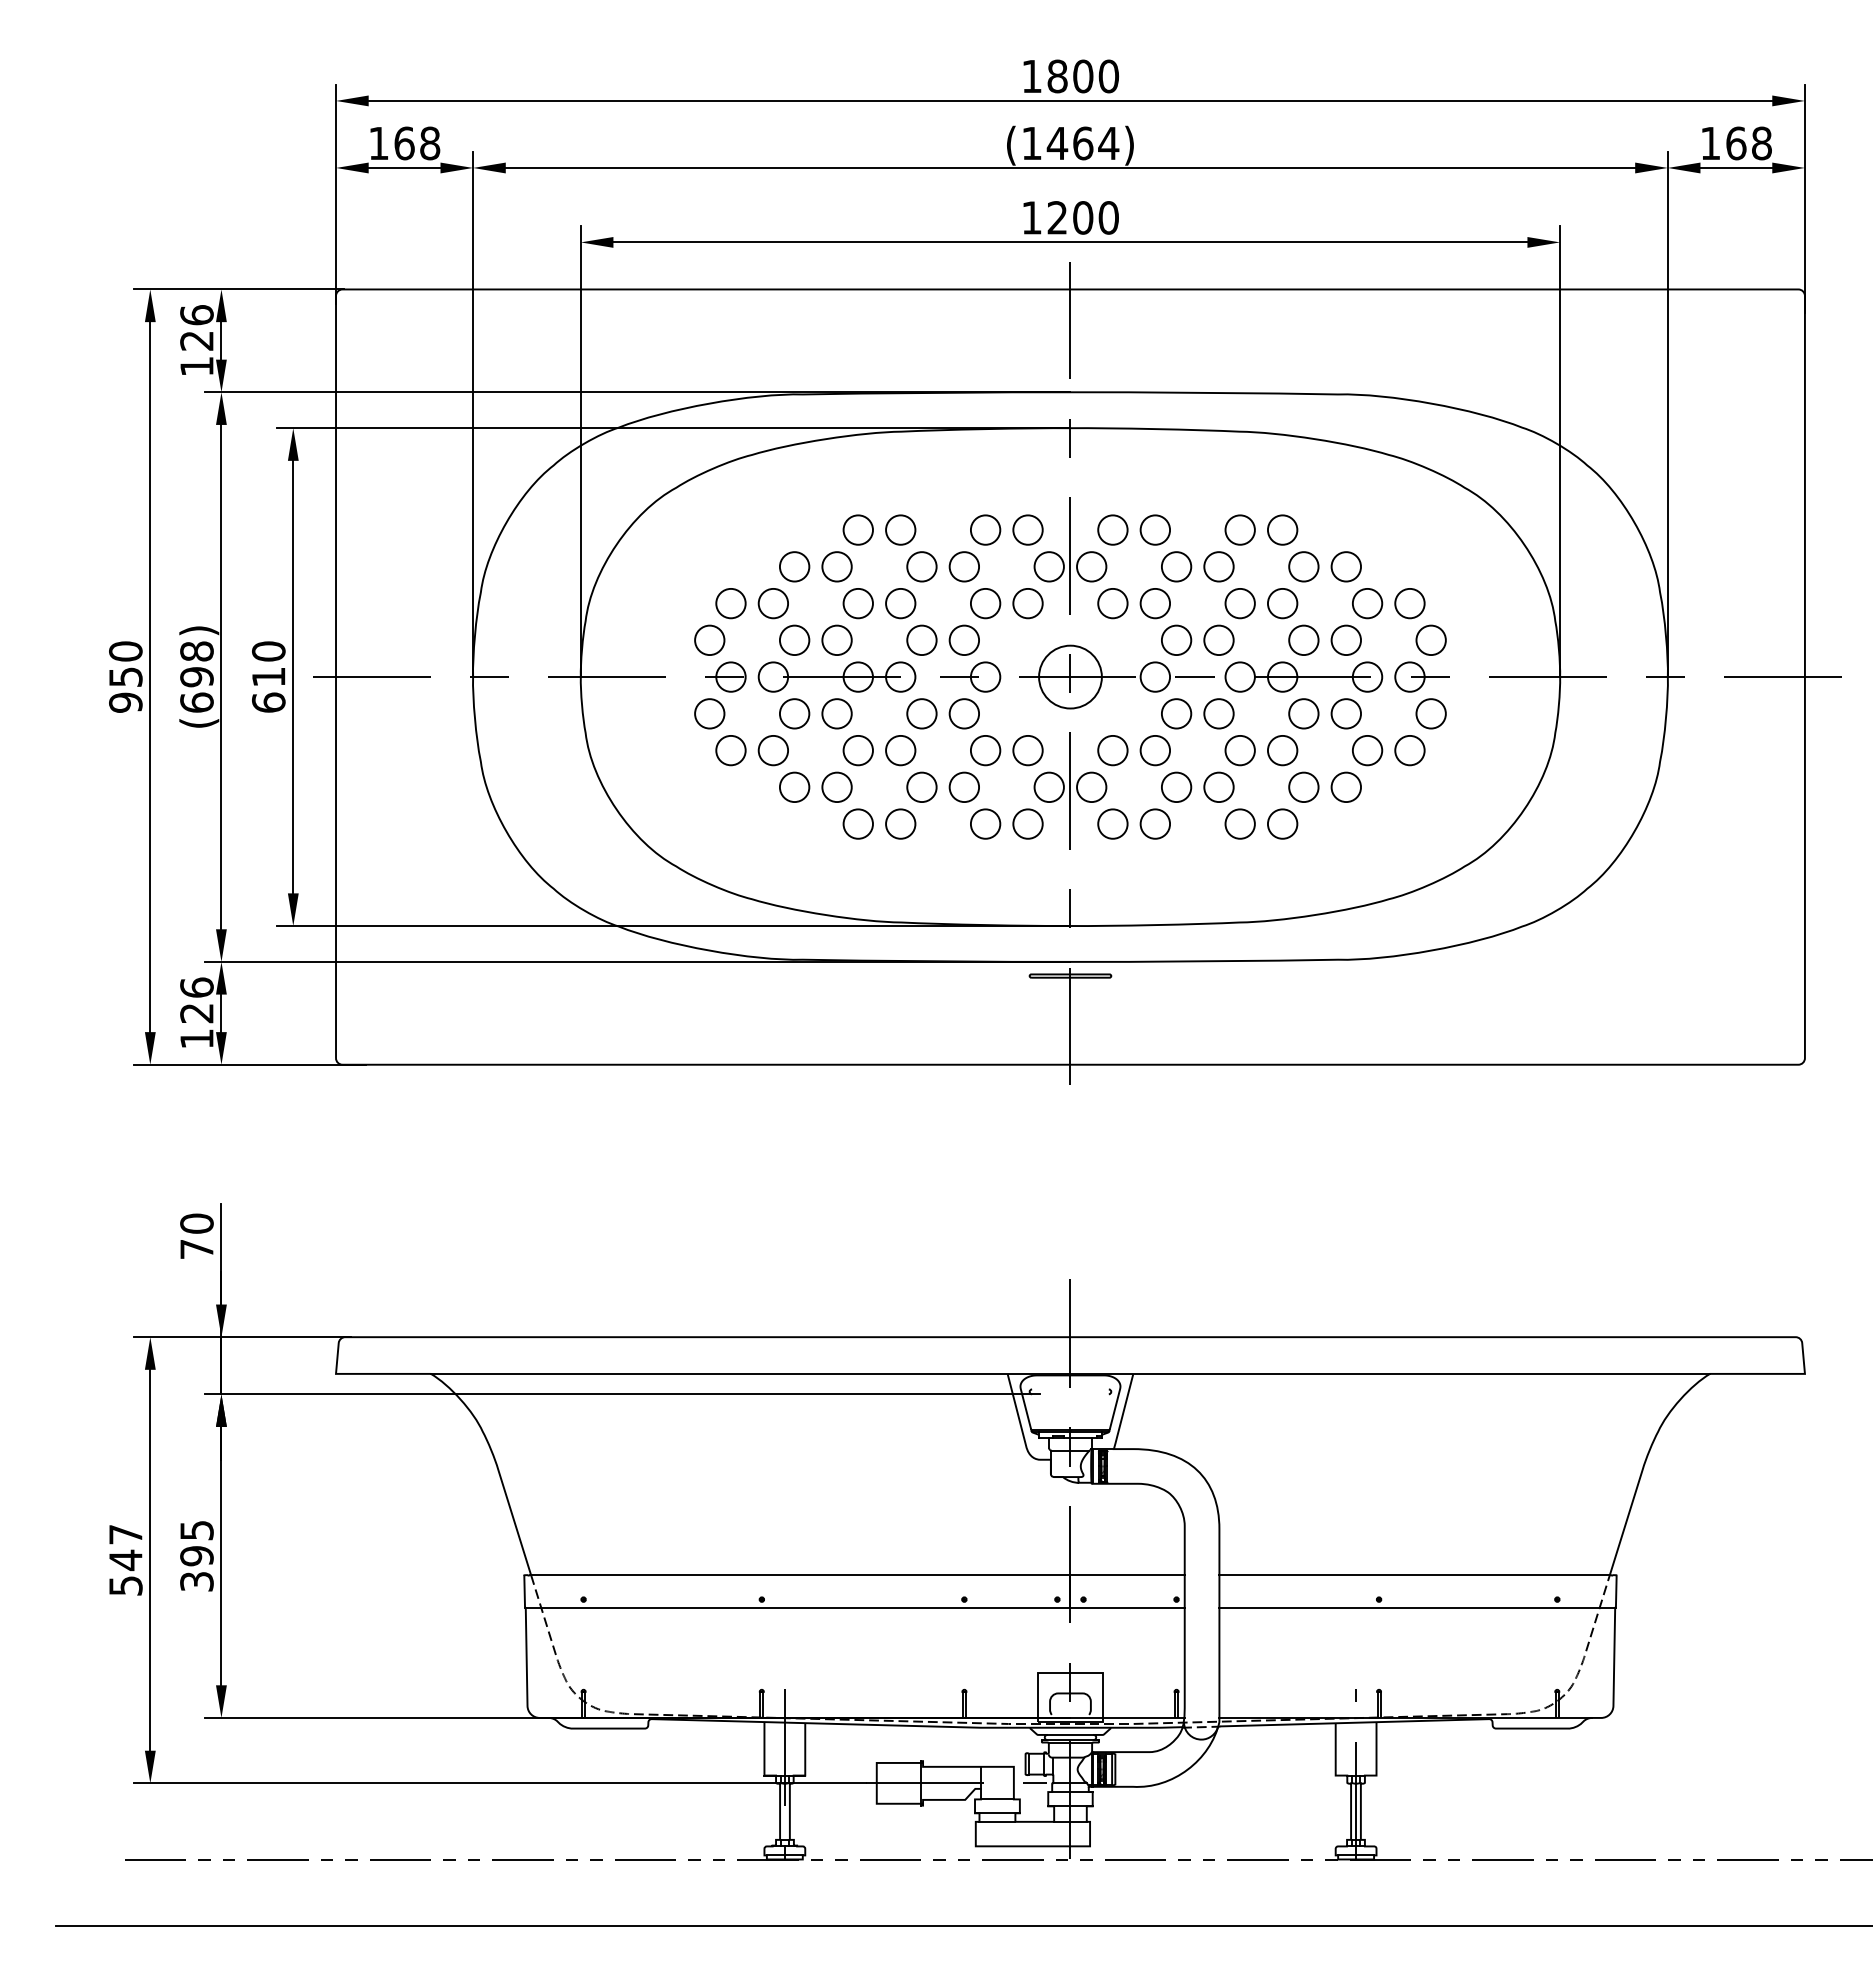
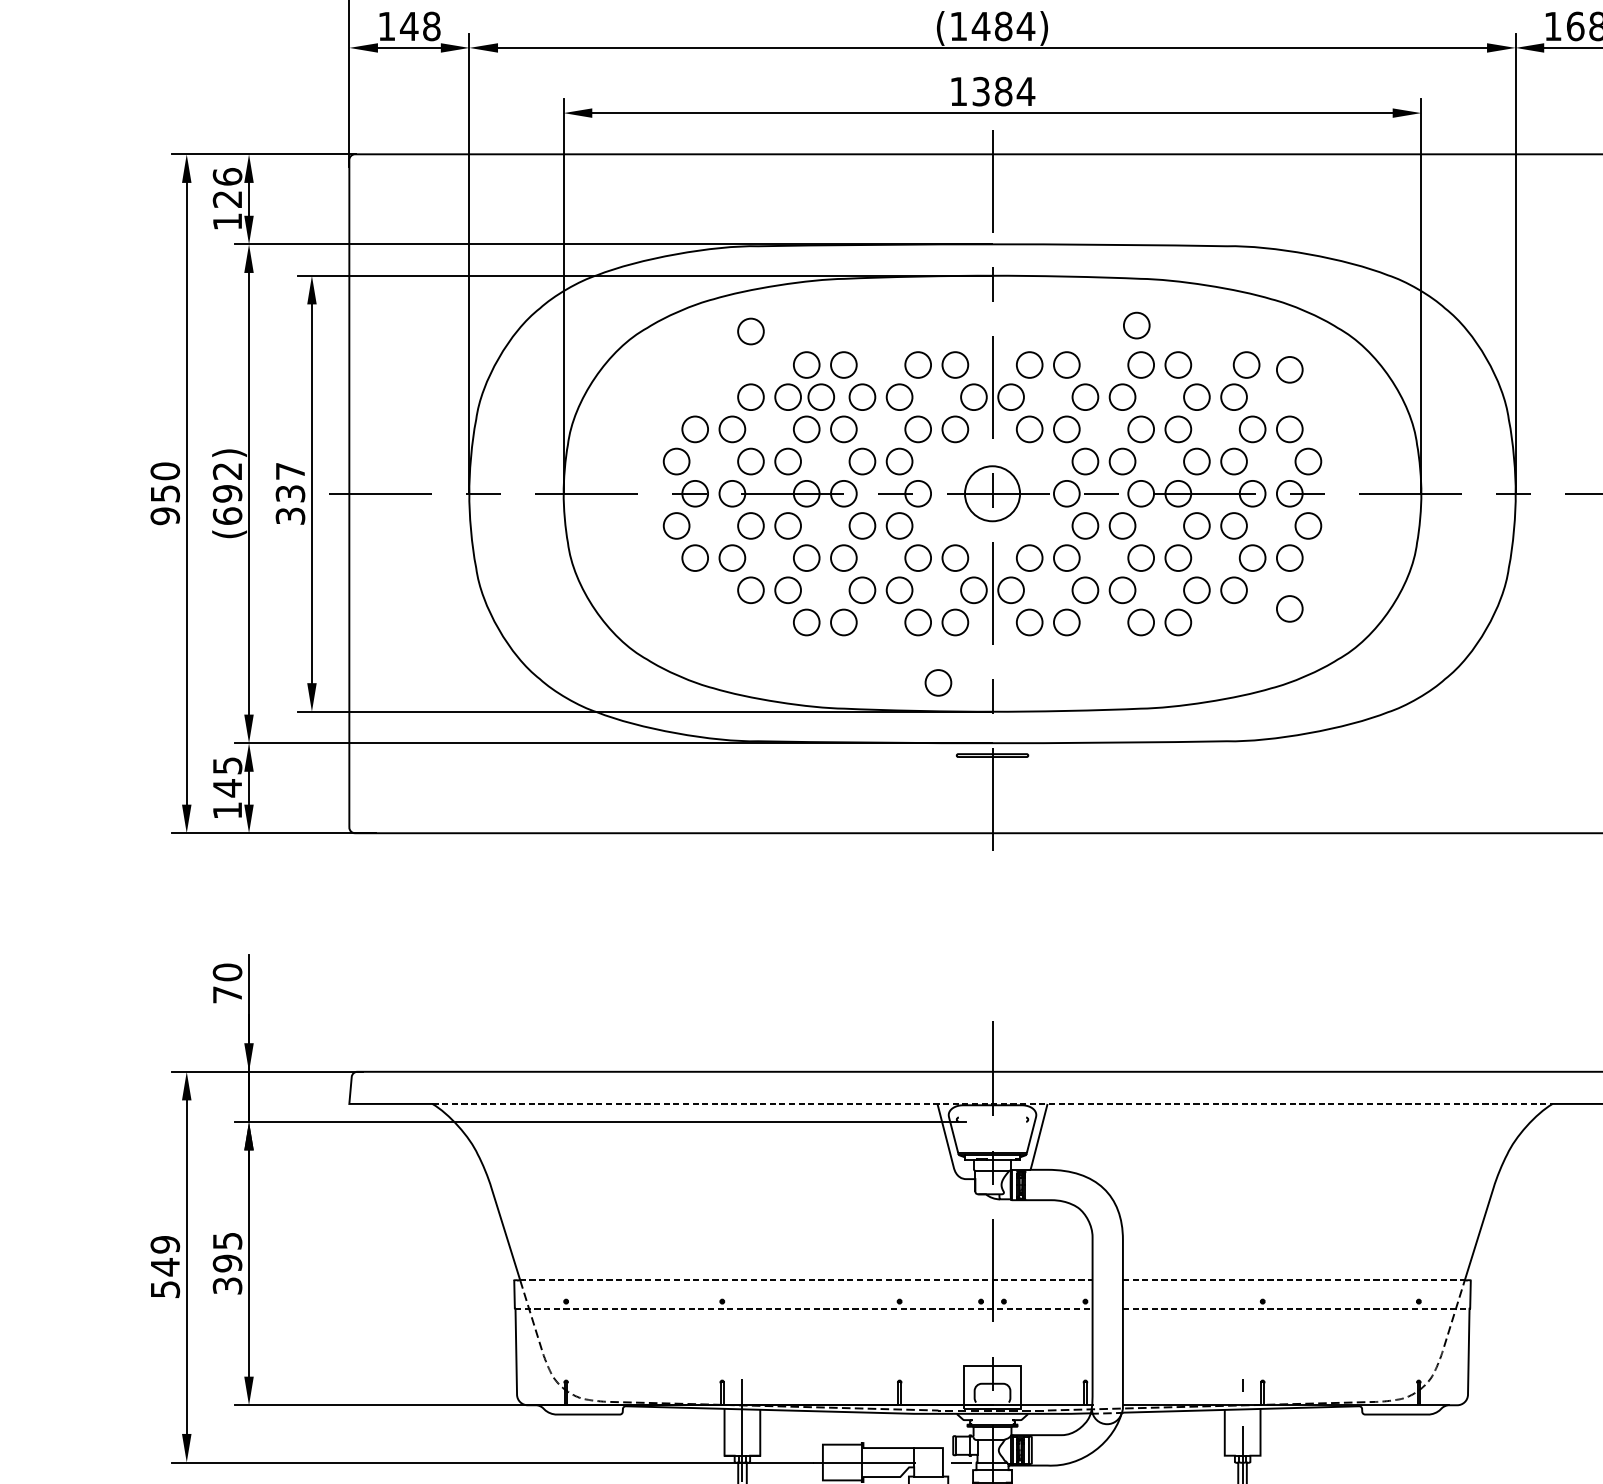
text: (404, 143) -> (409, 26), 168 -> 148
text: (1083, 143) -> (1003, 26), (1464) -> (1484)
text: (1083, 217) -> (1003, 91), 1200 -> 1384
part: (1234, 484) -> (1136, 325), added
part: (794, 491) -> (750, 331), added
part: (1360, 529) -> (1246, 364), added
part: (1409, 535) -> (1289, 369), added
part: (874, 566) -> (820, 396), added
text: (196, 651) -> (227, 471), (698) -> (692)
text: (268, 676) -> (290, 493), 610 -> 337
part: (1409, 808) -> (1289, 608), added
part: (1008, 892) -> (938, 682), added
text: (196, 1000) -> (227, 776), 126 -> 145
line: (1070, 1373) -> (992, 1103), solid -> dashed
text: (125, 1534) -> (165, 1244), 547 -> 549
line: (858, 1574) -> (806, 1279), solid -> dashed
line: (1415, 1574) -> (1294, 1279), solid -> dashed
line: (855, 1607) -> (804, 1308), solid -> dashed
line: (1417, 1607) -> (1296, 1308), solid -> dashed
line: (1070, 1734) -> (992, 1419), removed

